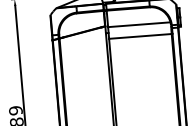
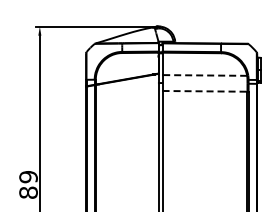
line: (139, 24) -> (204, 75), solid -> dashed
line: (140, 36) -> (205, 91), solid -> dashed

